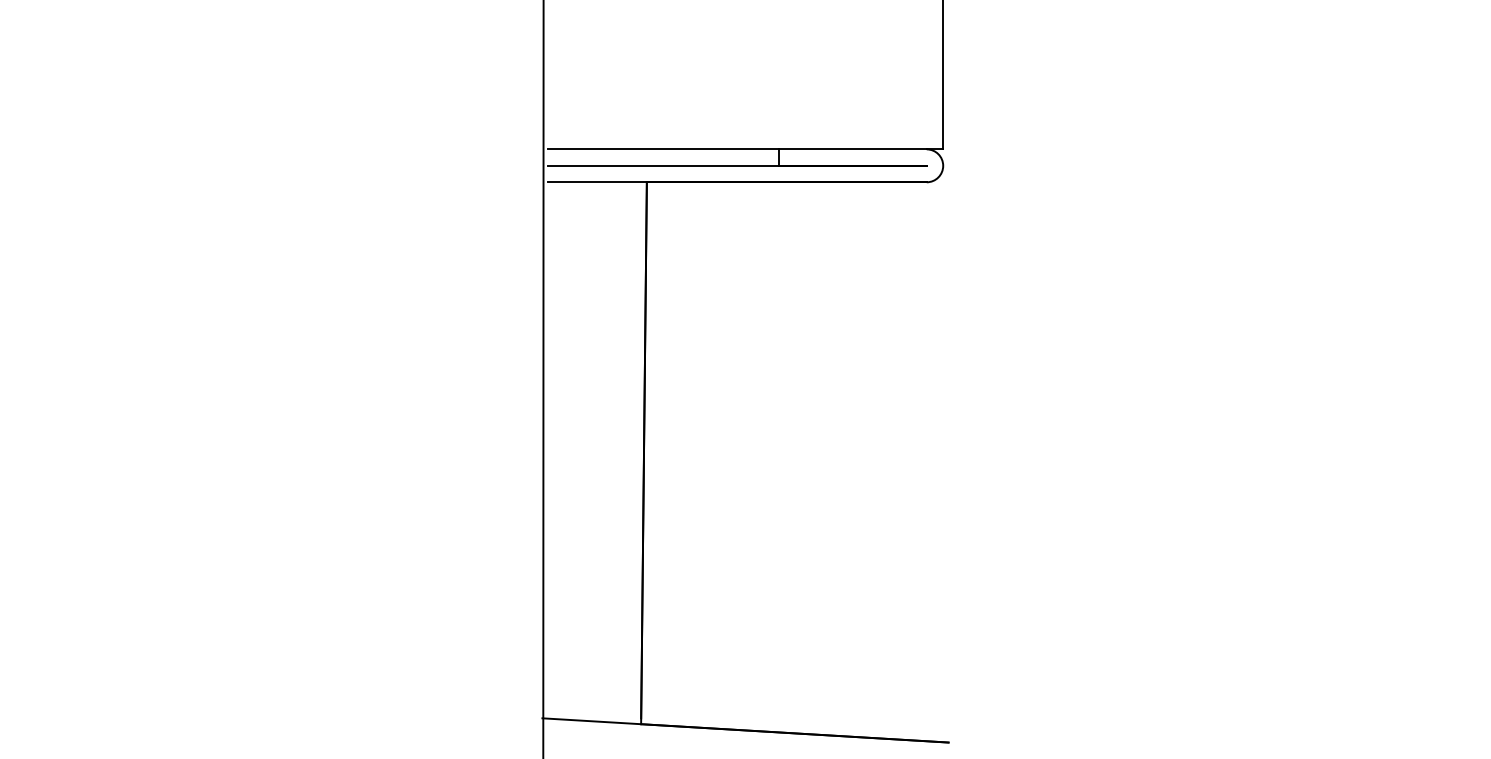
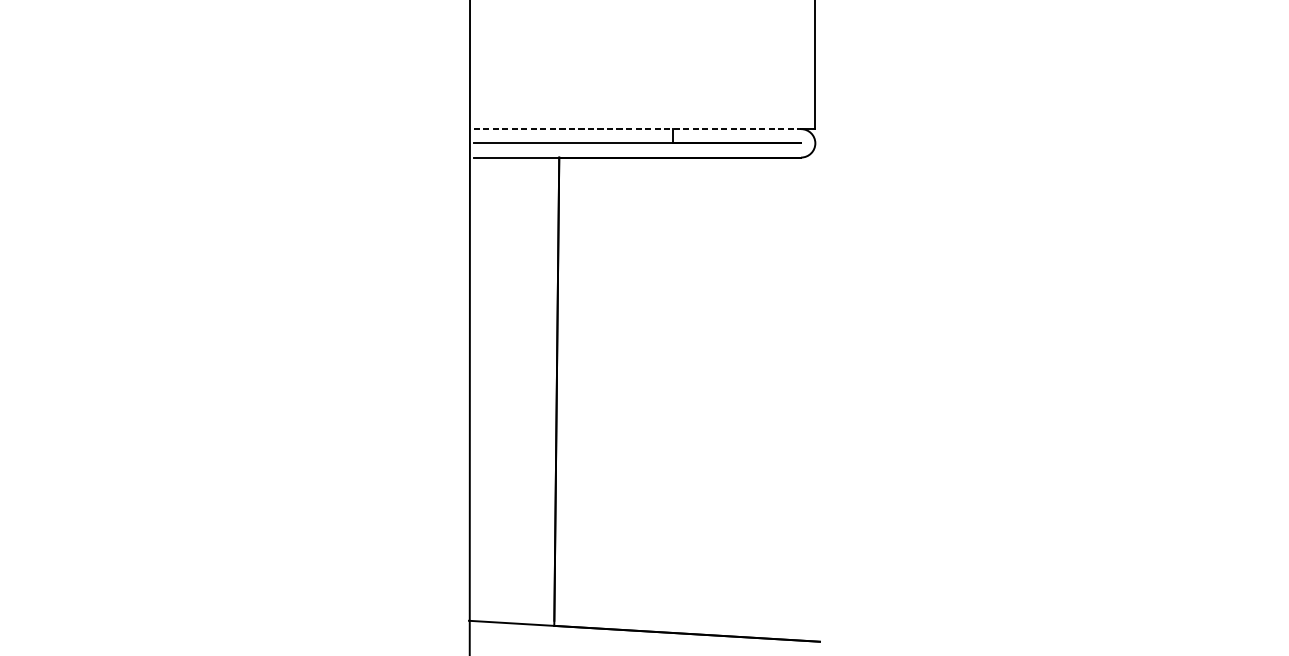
line: (737, 149) -> (637, 129), solid -> dashed

